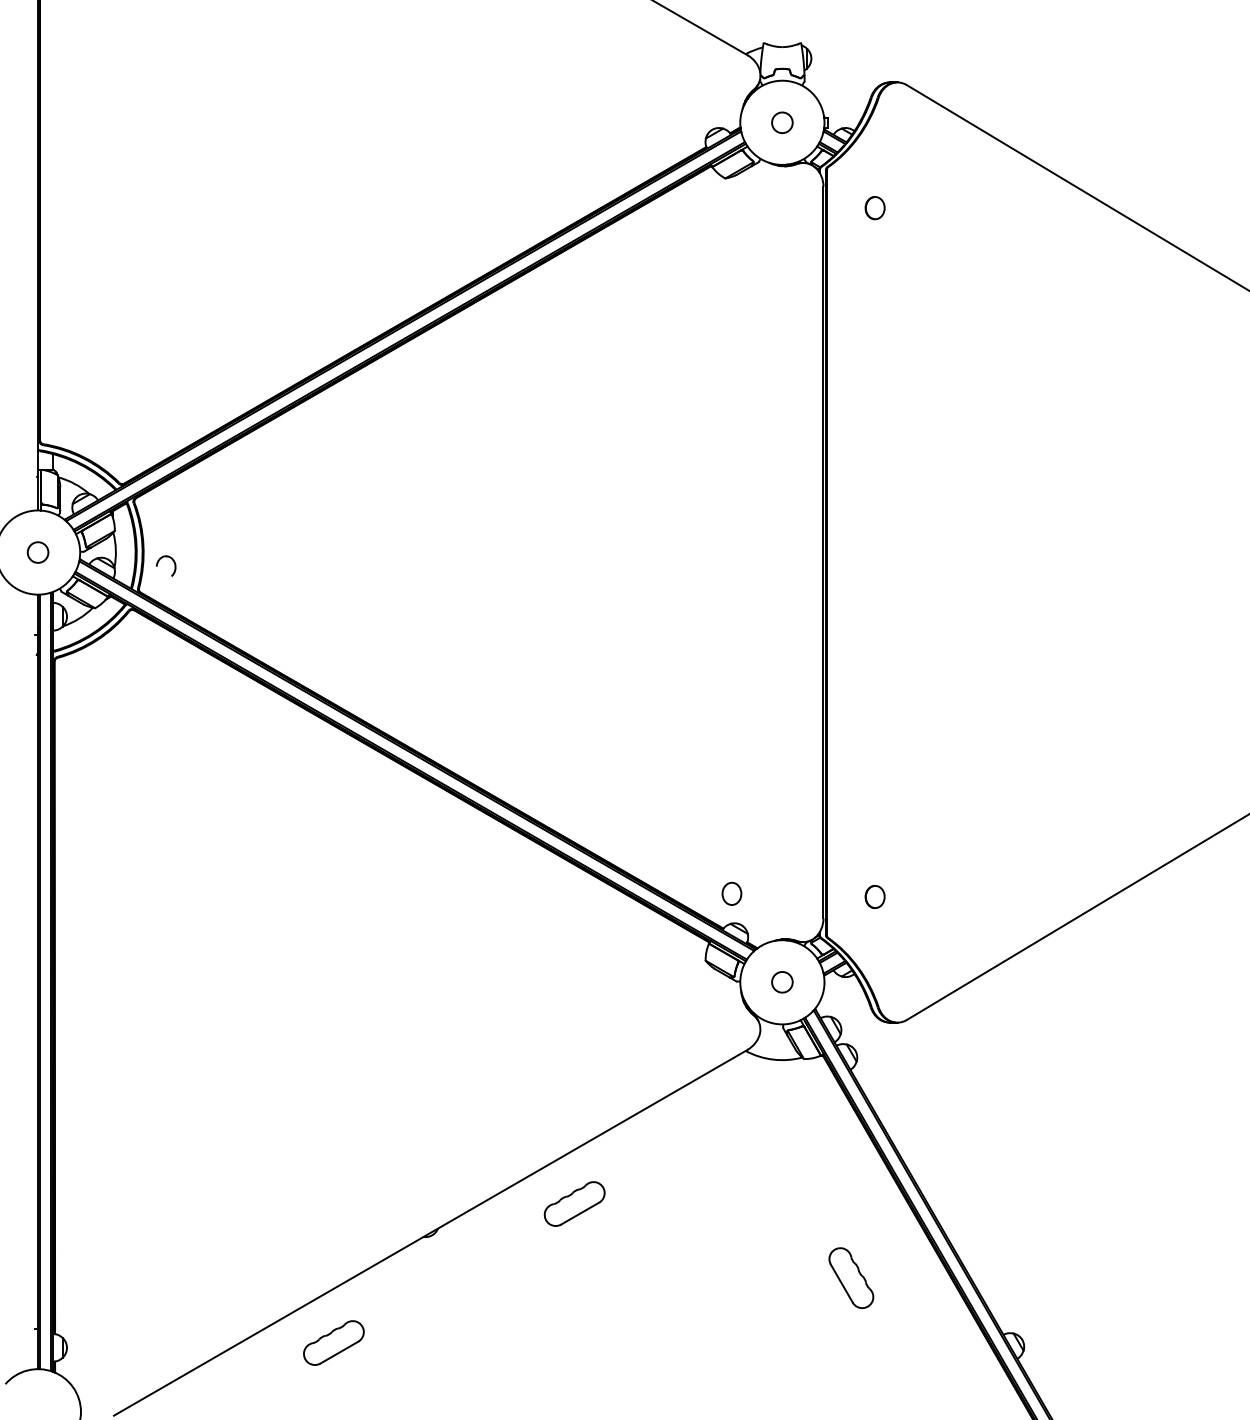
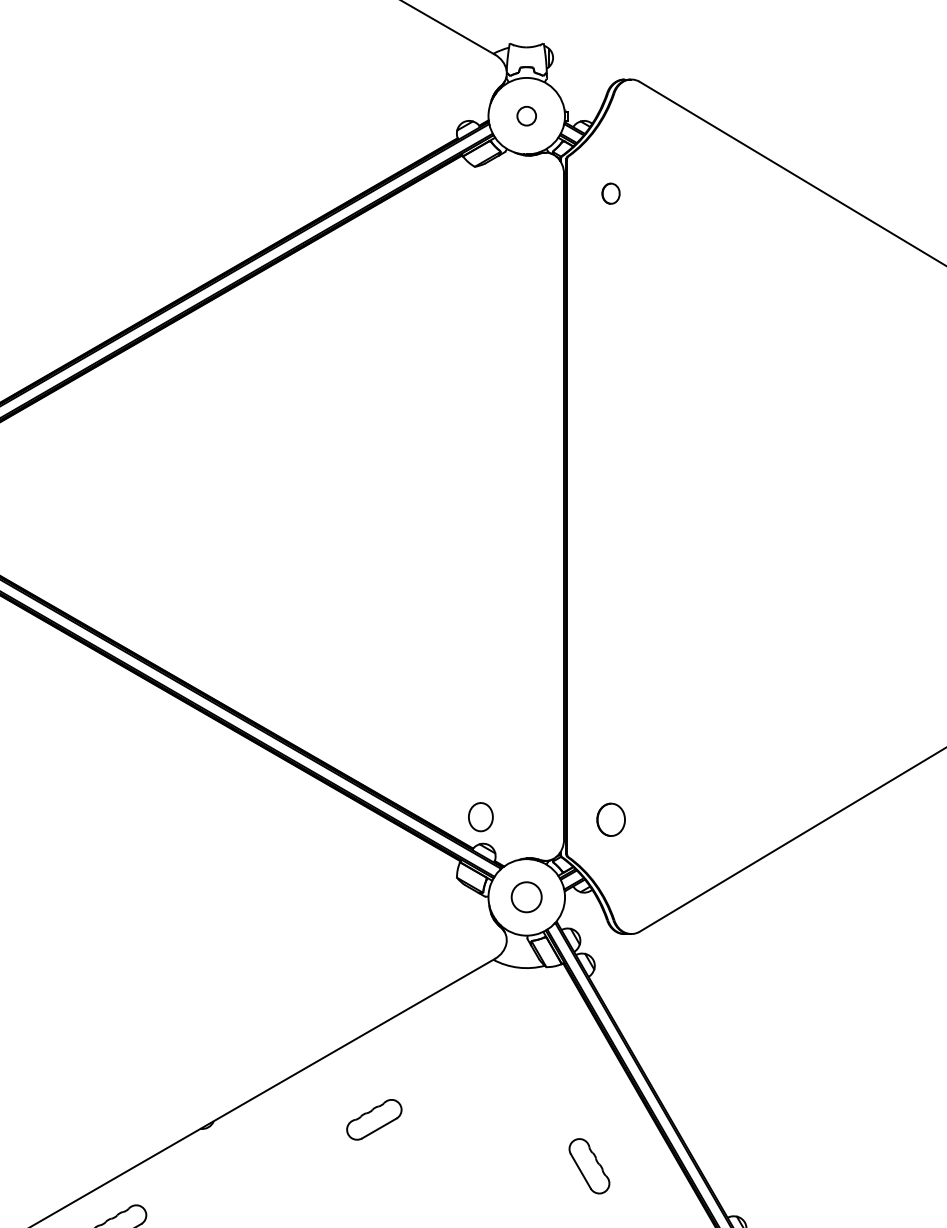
part: (731, 893) -> (480, 816), size x1.4
part: (874, 896) -> (610, 819), size x1.6
circle: (782, 982) -> (526, 897), size x1.6
part: (574, 1203) -> (374, 1119), moved

